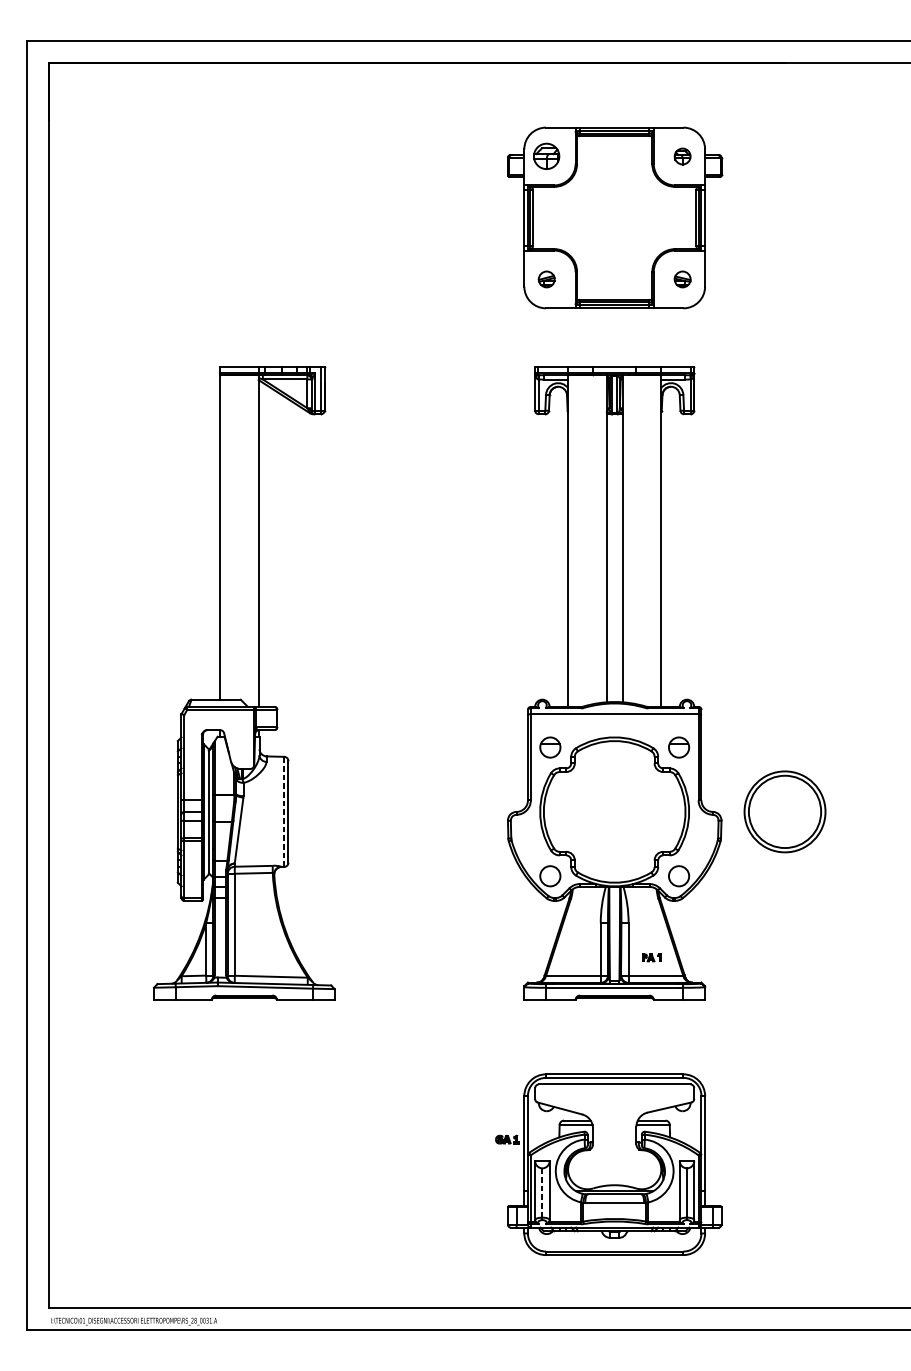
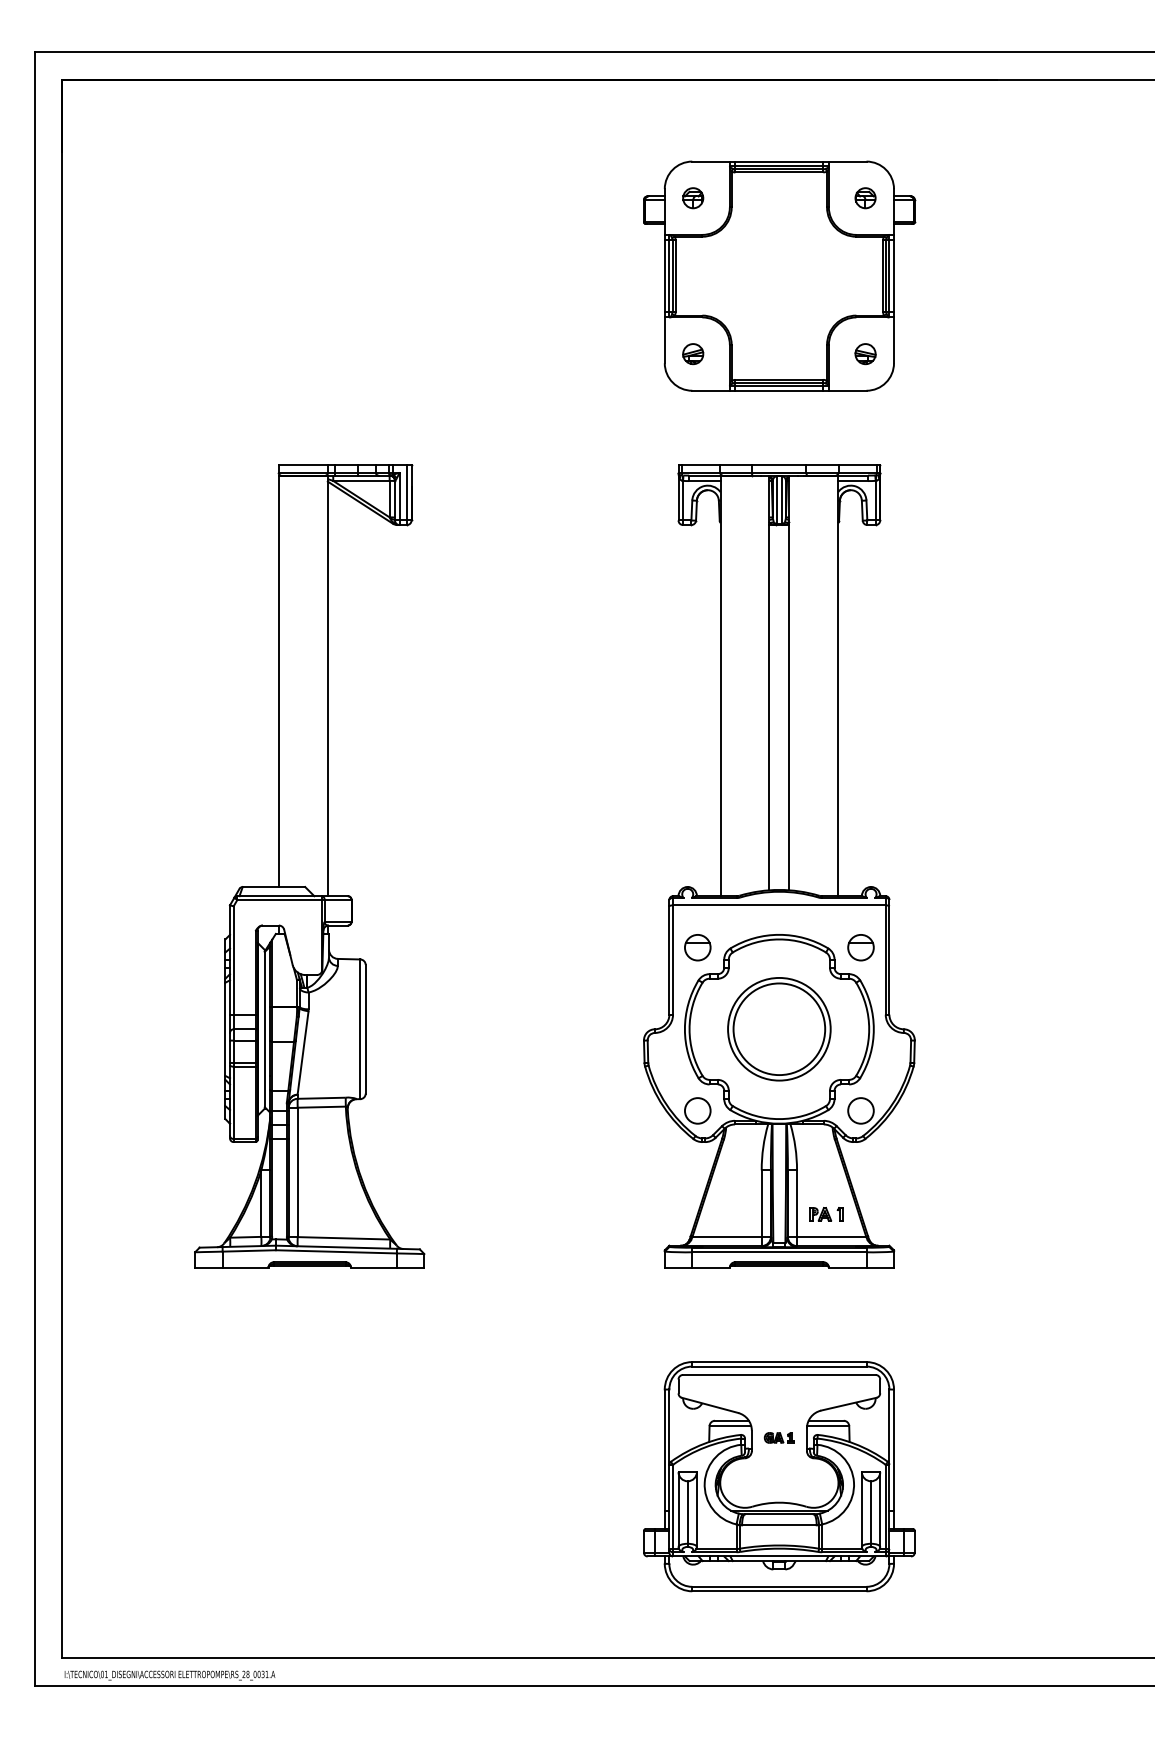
part: (546, 156) -> (693, 198), size x0.62
line: (284, 812) -> (360, 1029), dashed -> solid
part: (785, 812) -> (779, 1029), moved
part: (651, 957) -> (826, 1214), size x1.43
part: (506, 1139) -> (778, 1437), moved
line: (542, 1193) -> (687, 1513), dashed -> solid

